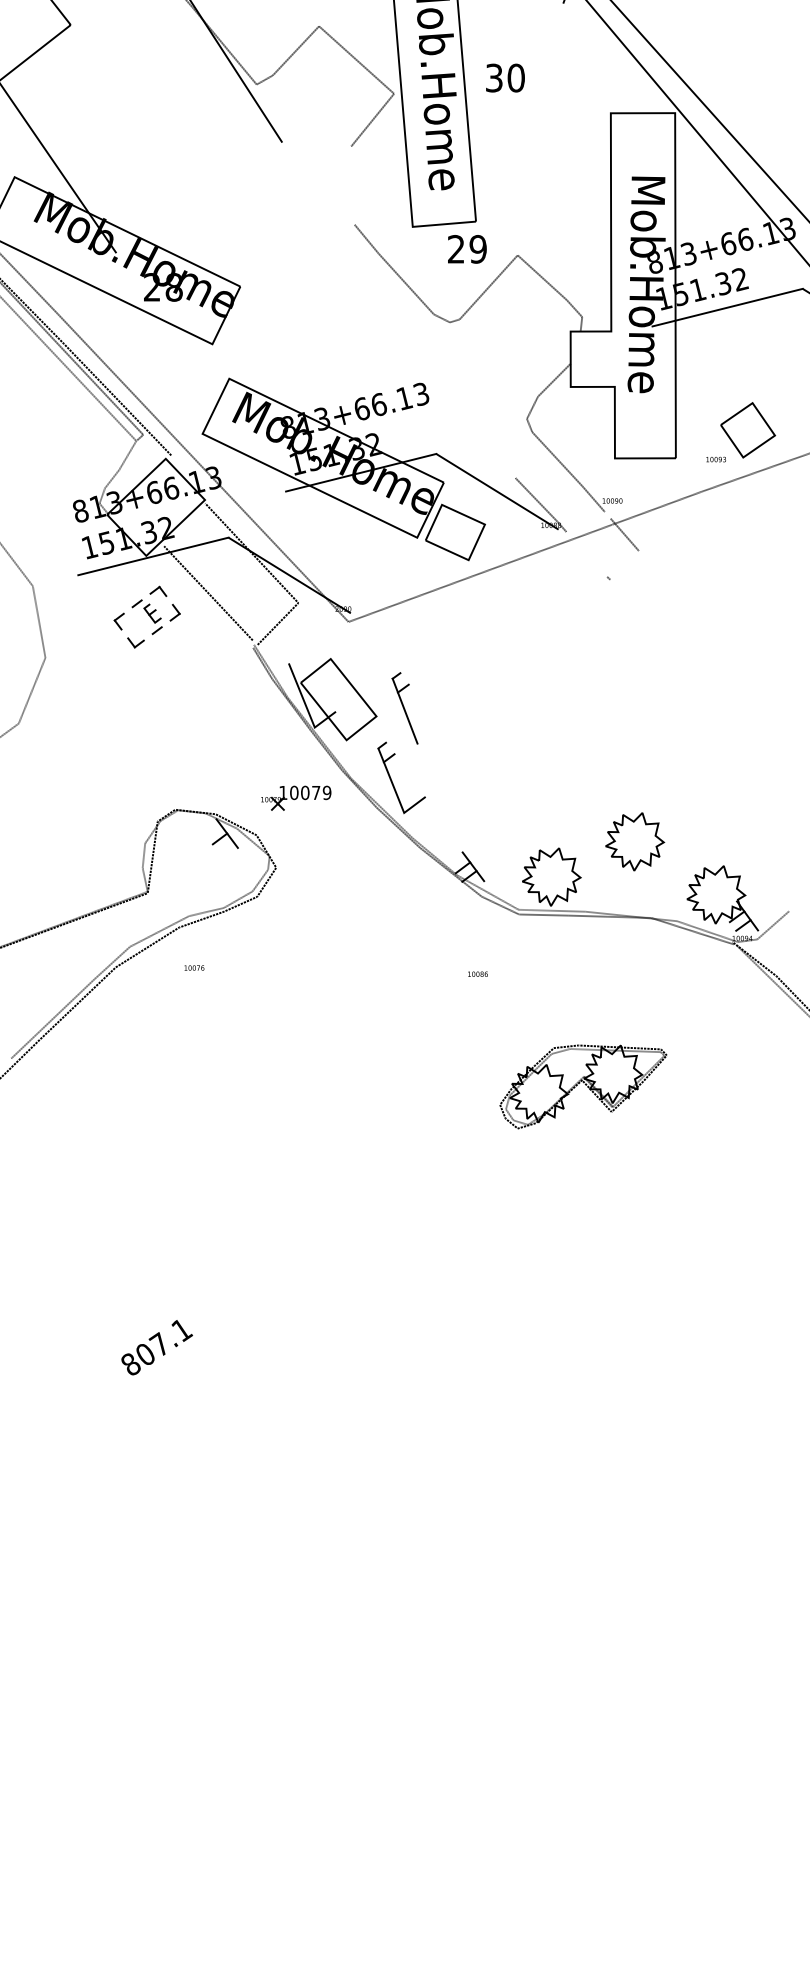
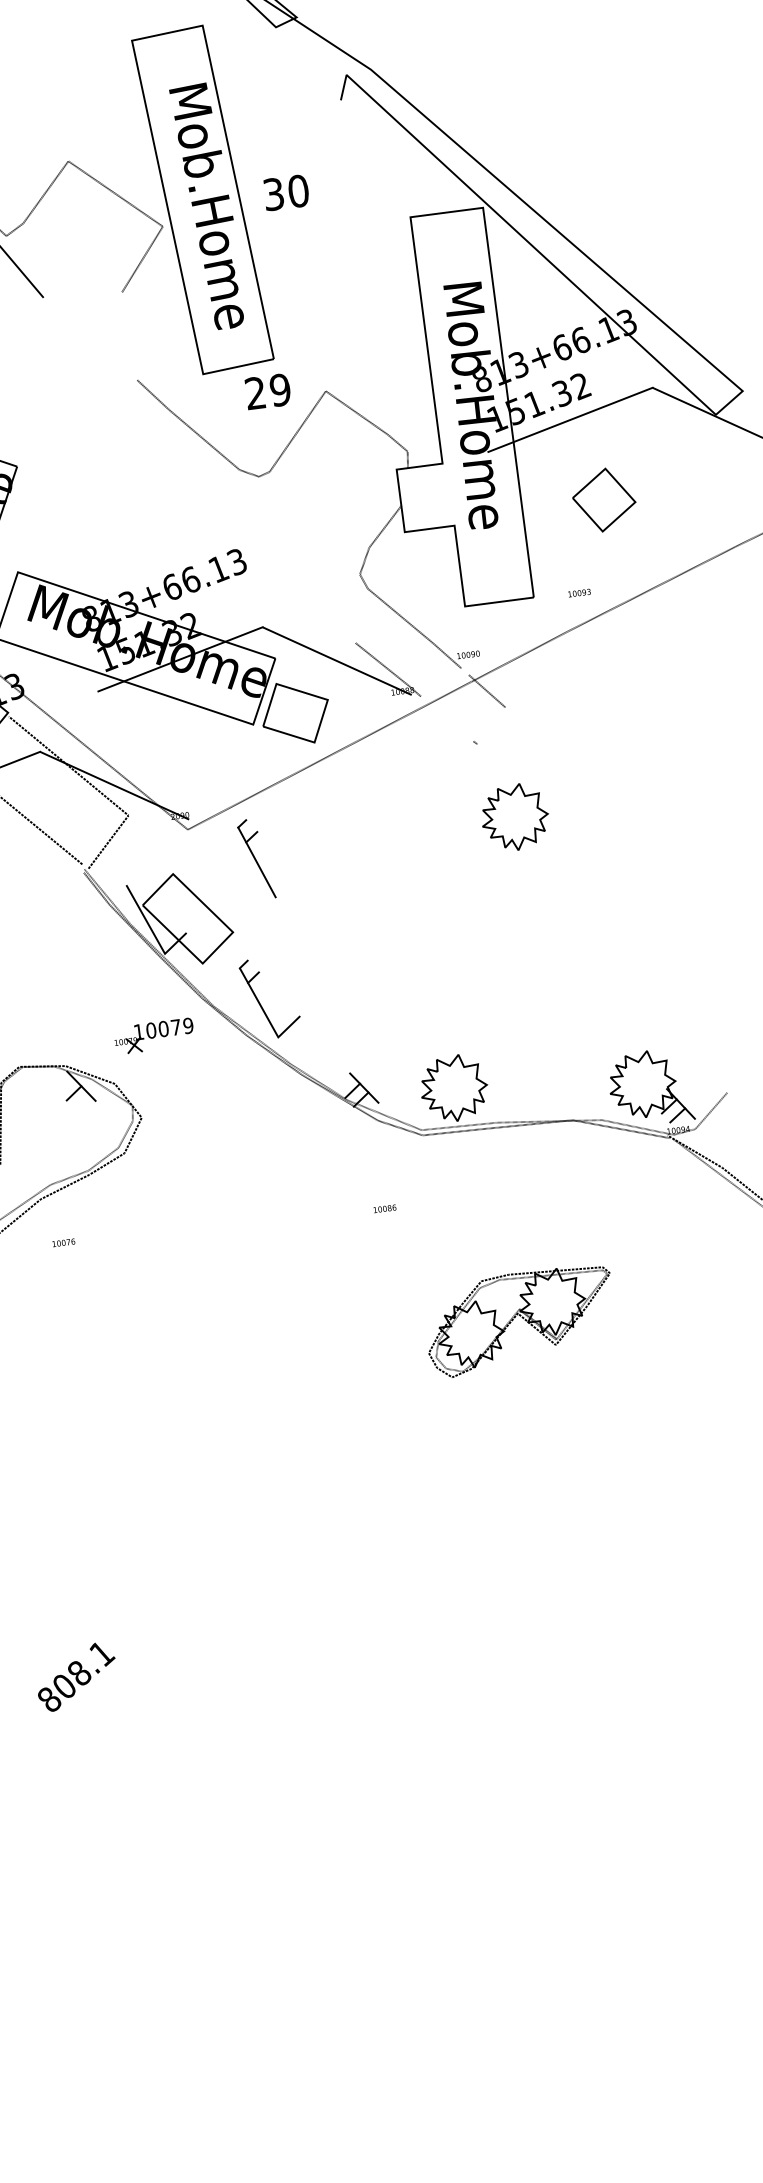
part: (748, 430) -> (604, 500), moved
part: (404, 708) -> (255, 859), moved
part: (635, 841) -> (515, 817), moved
text: (158, 1343) -> (77, 1672), 807.1 -> 808.1

